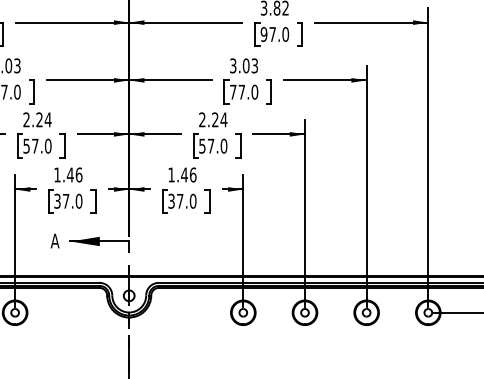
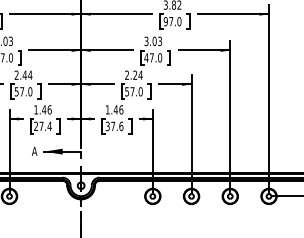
text: (233, 91) -> (146, 57), 77.0 -> 47.0
text: (38, 118) -> (24, 74), 2.24 -> 2.44
text: (193, 199) -> (121, 125), 37.0 -> 37.6
text: (67, 201) -> (42, 126), 37.0 -> 27.4

